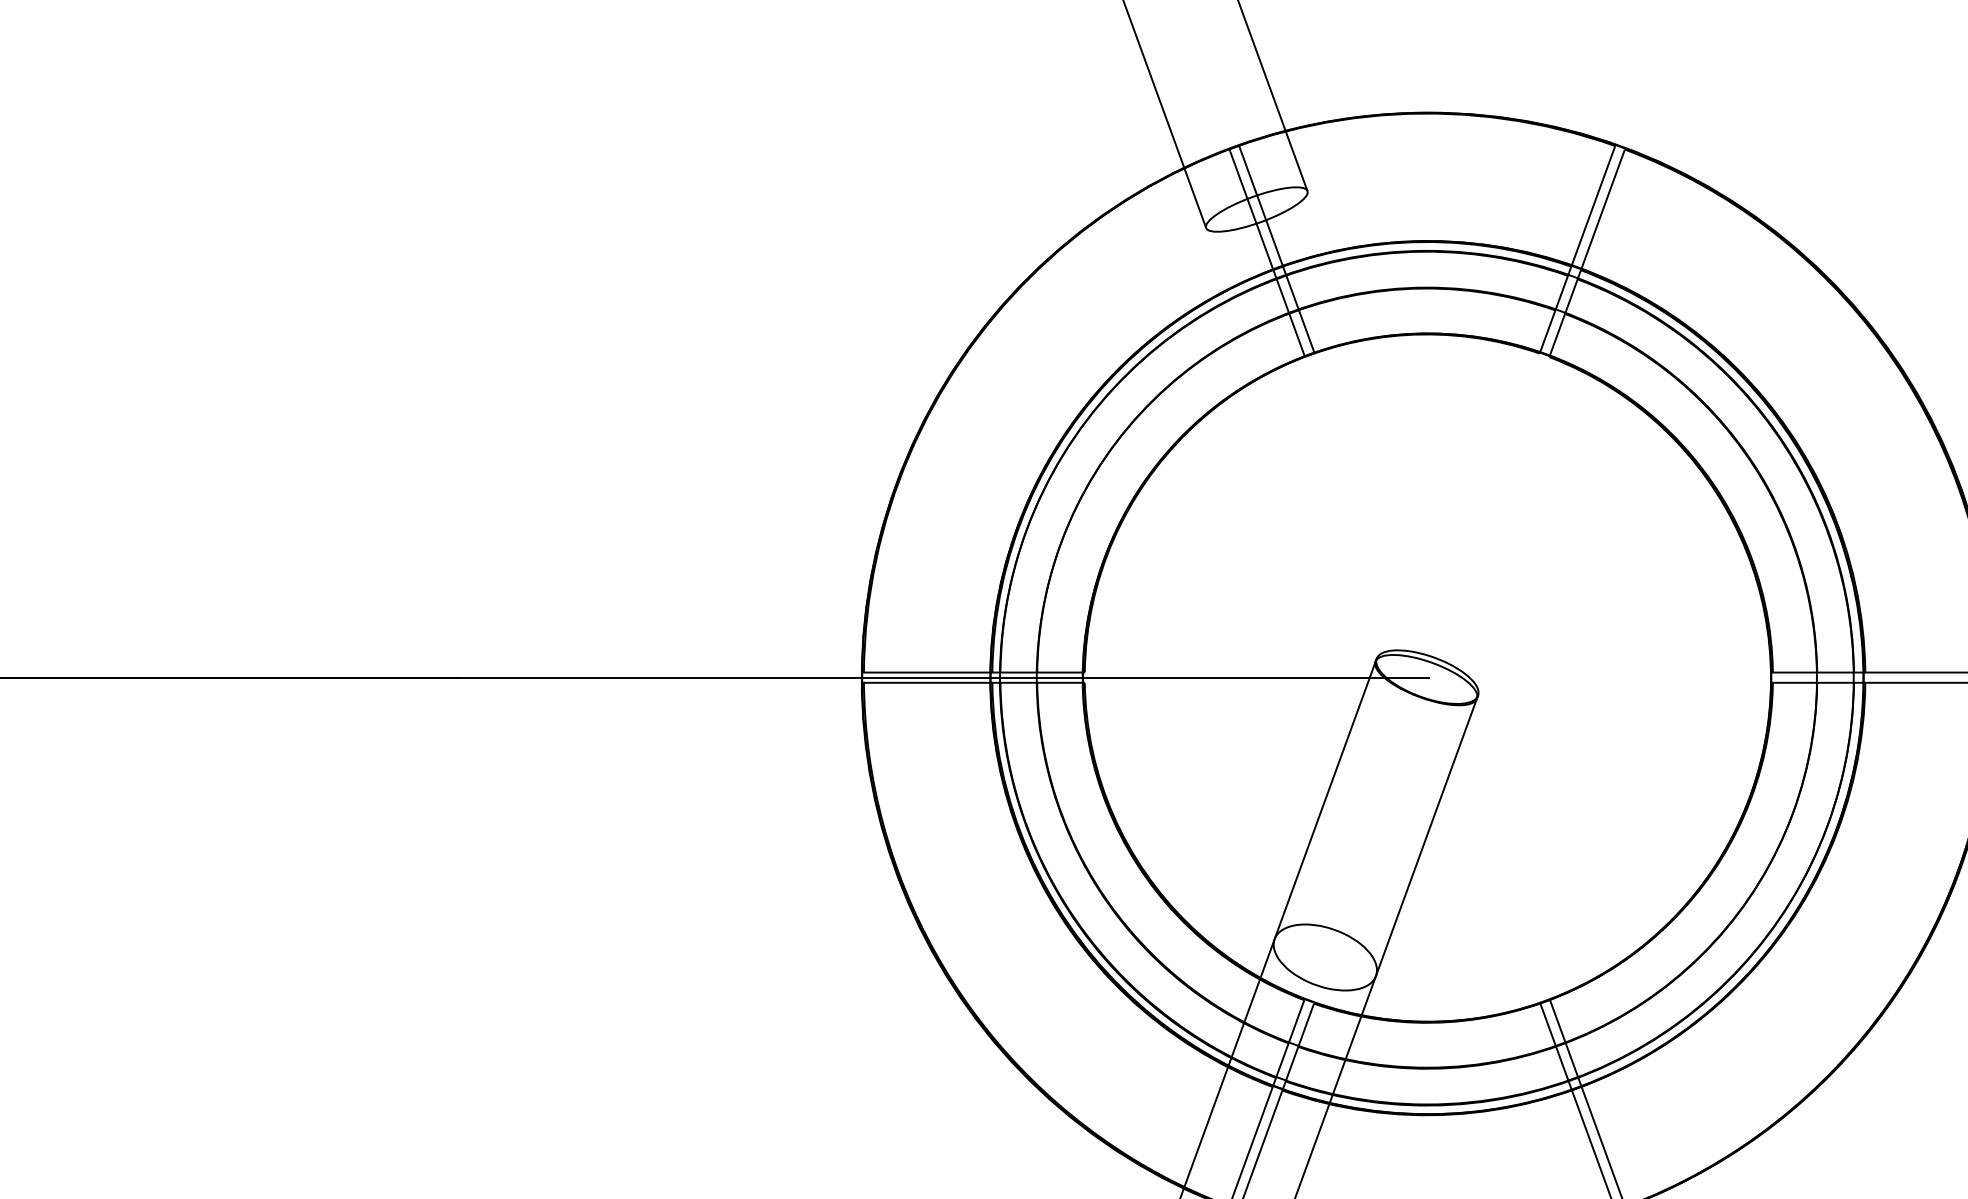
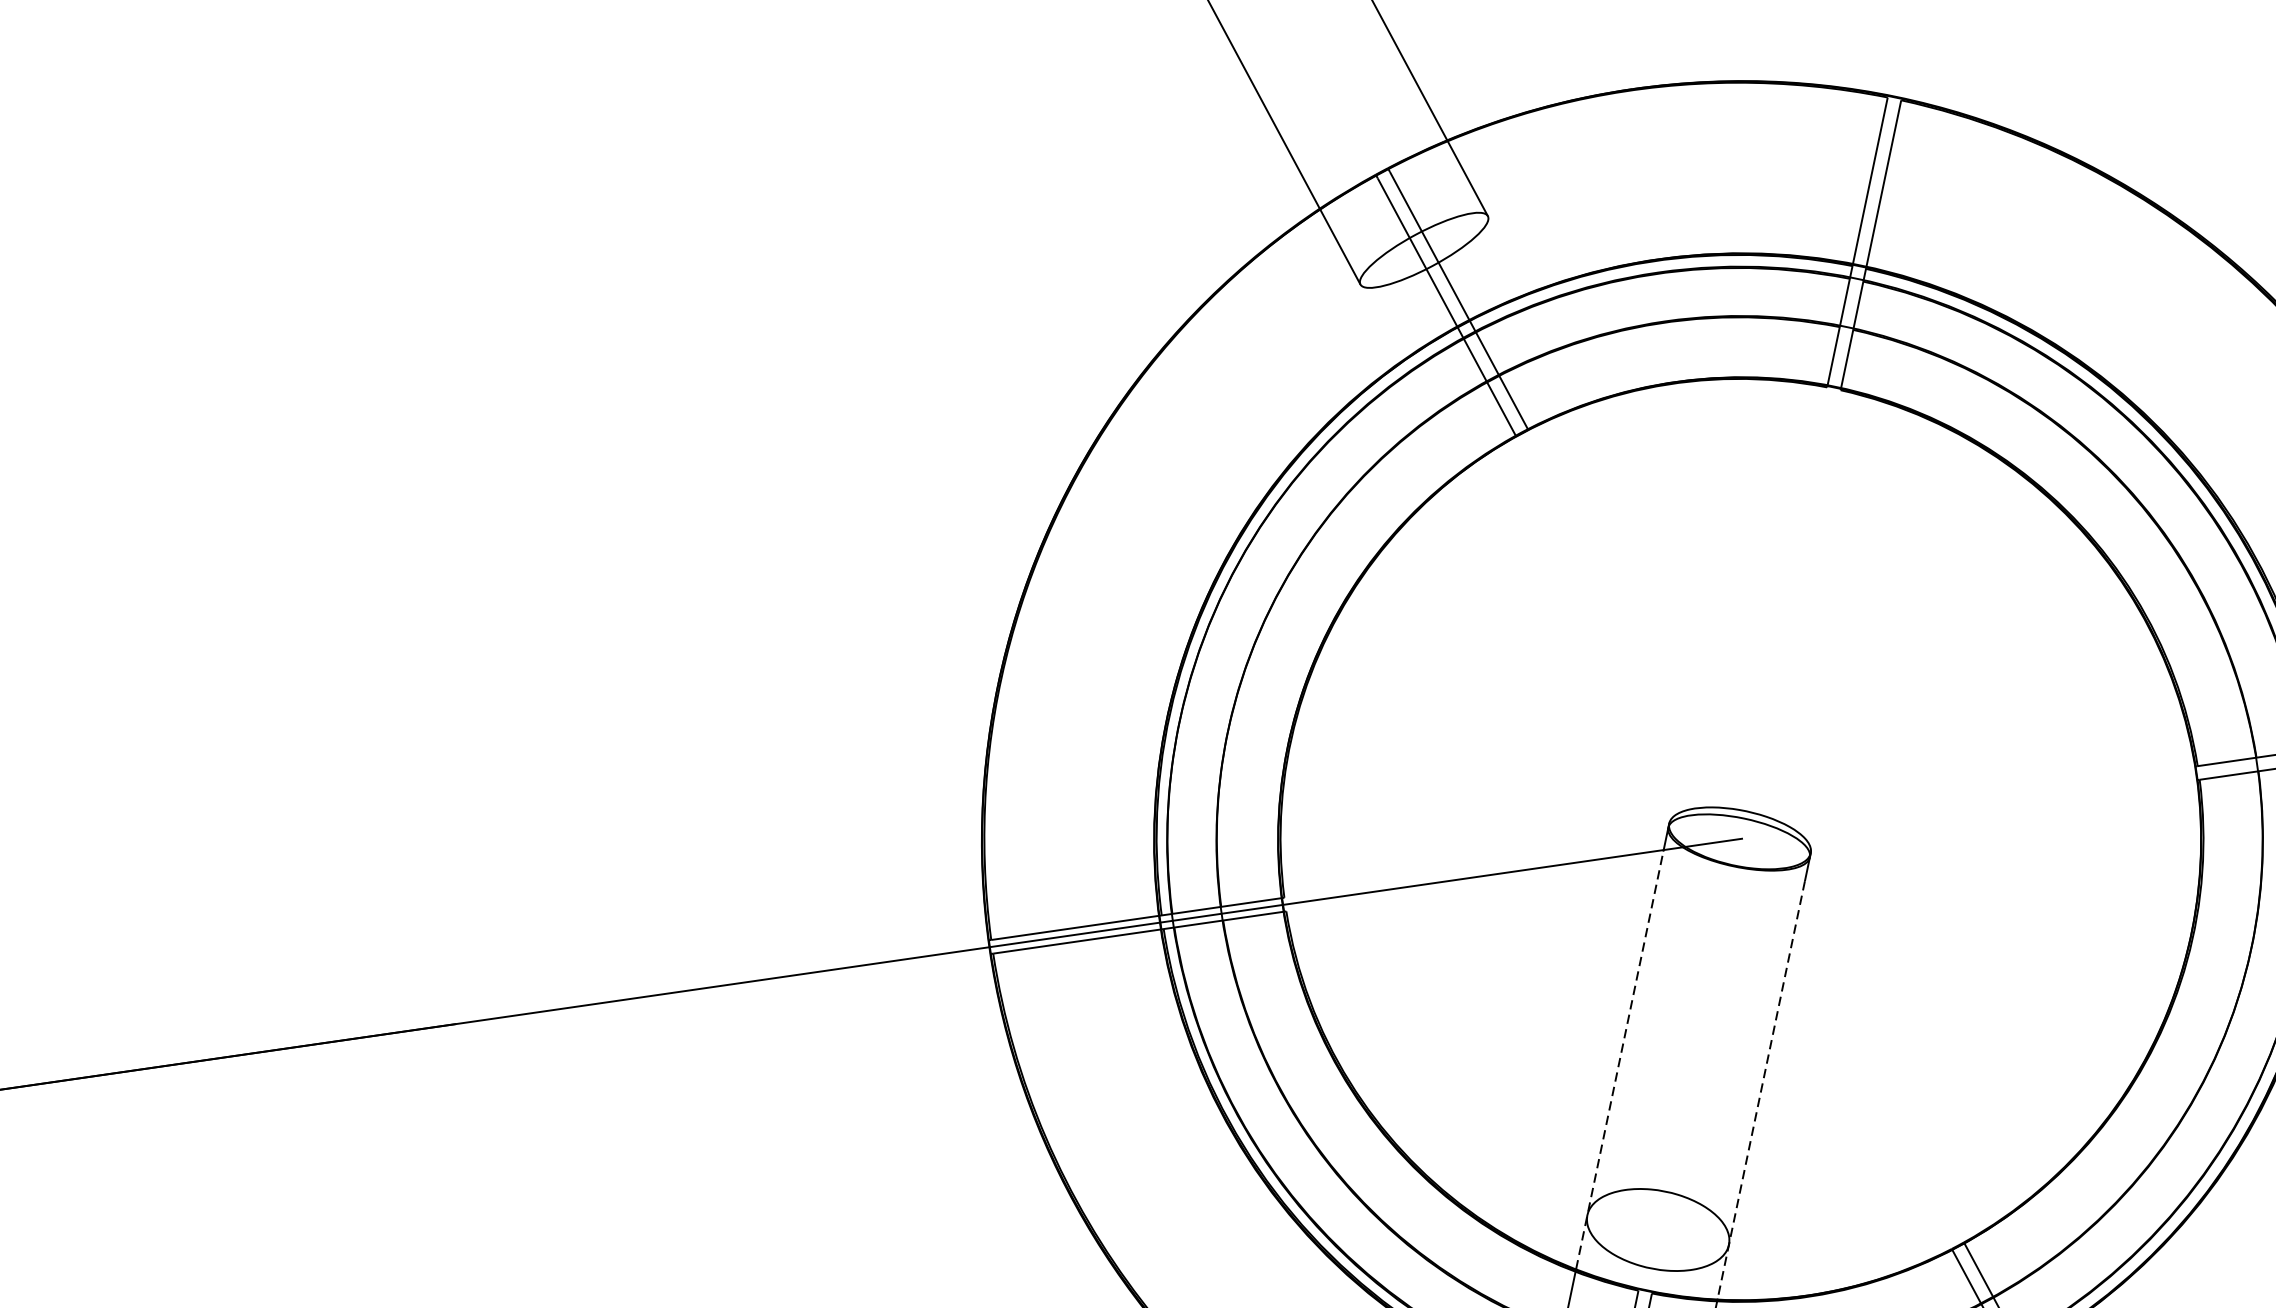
line: (1315, 827) -> (1620, 1059), solid -> dashed
line: (1416, 865) -> (1761, 1090), solid -> dashed

